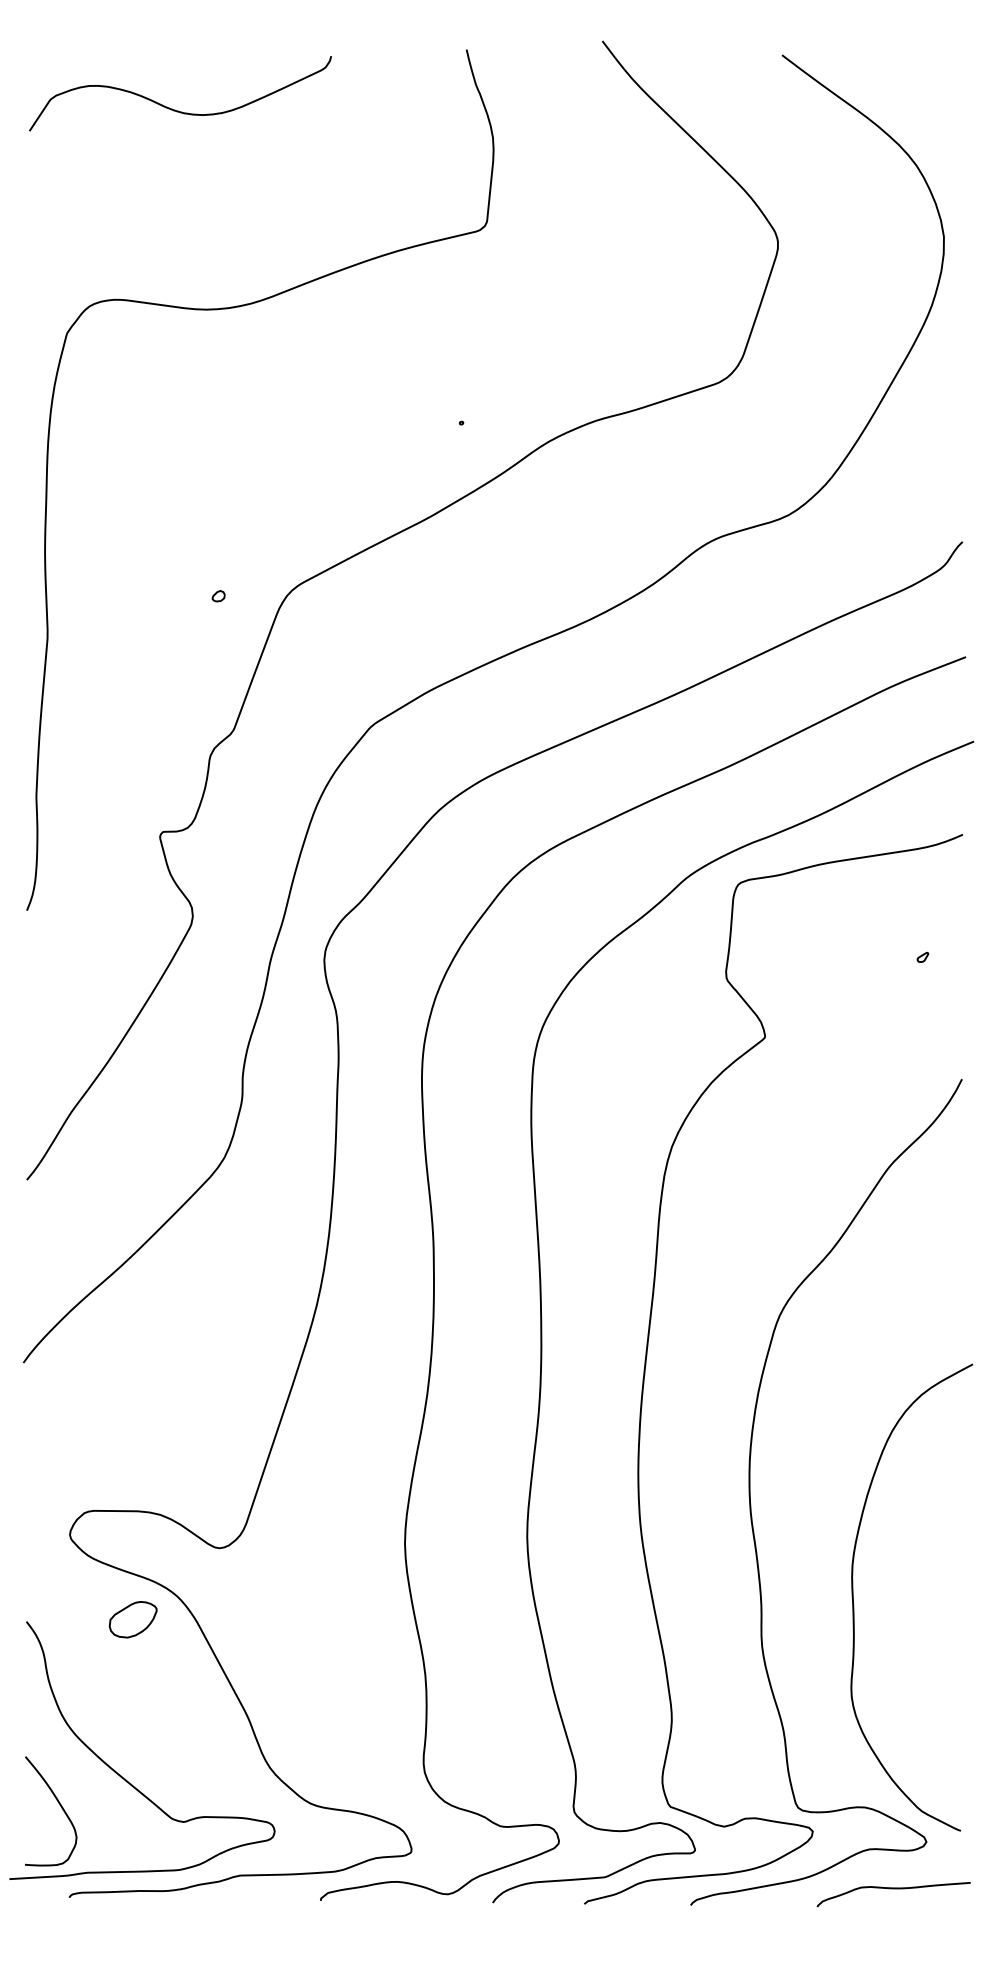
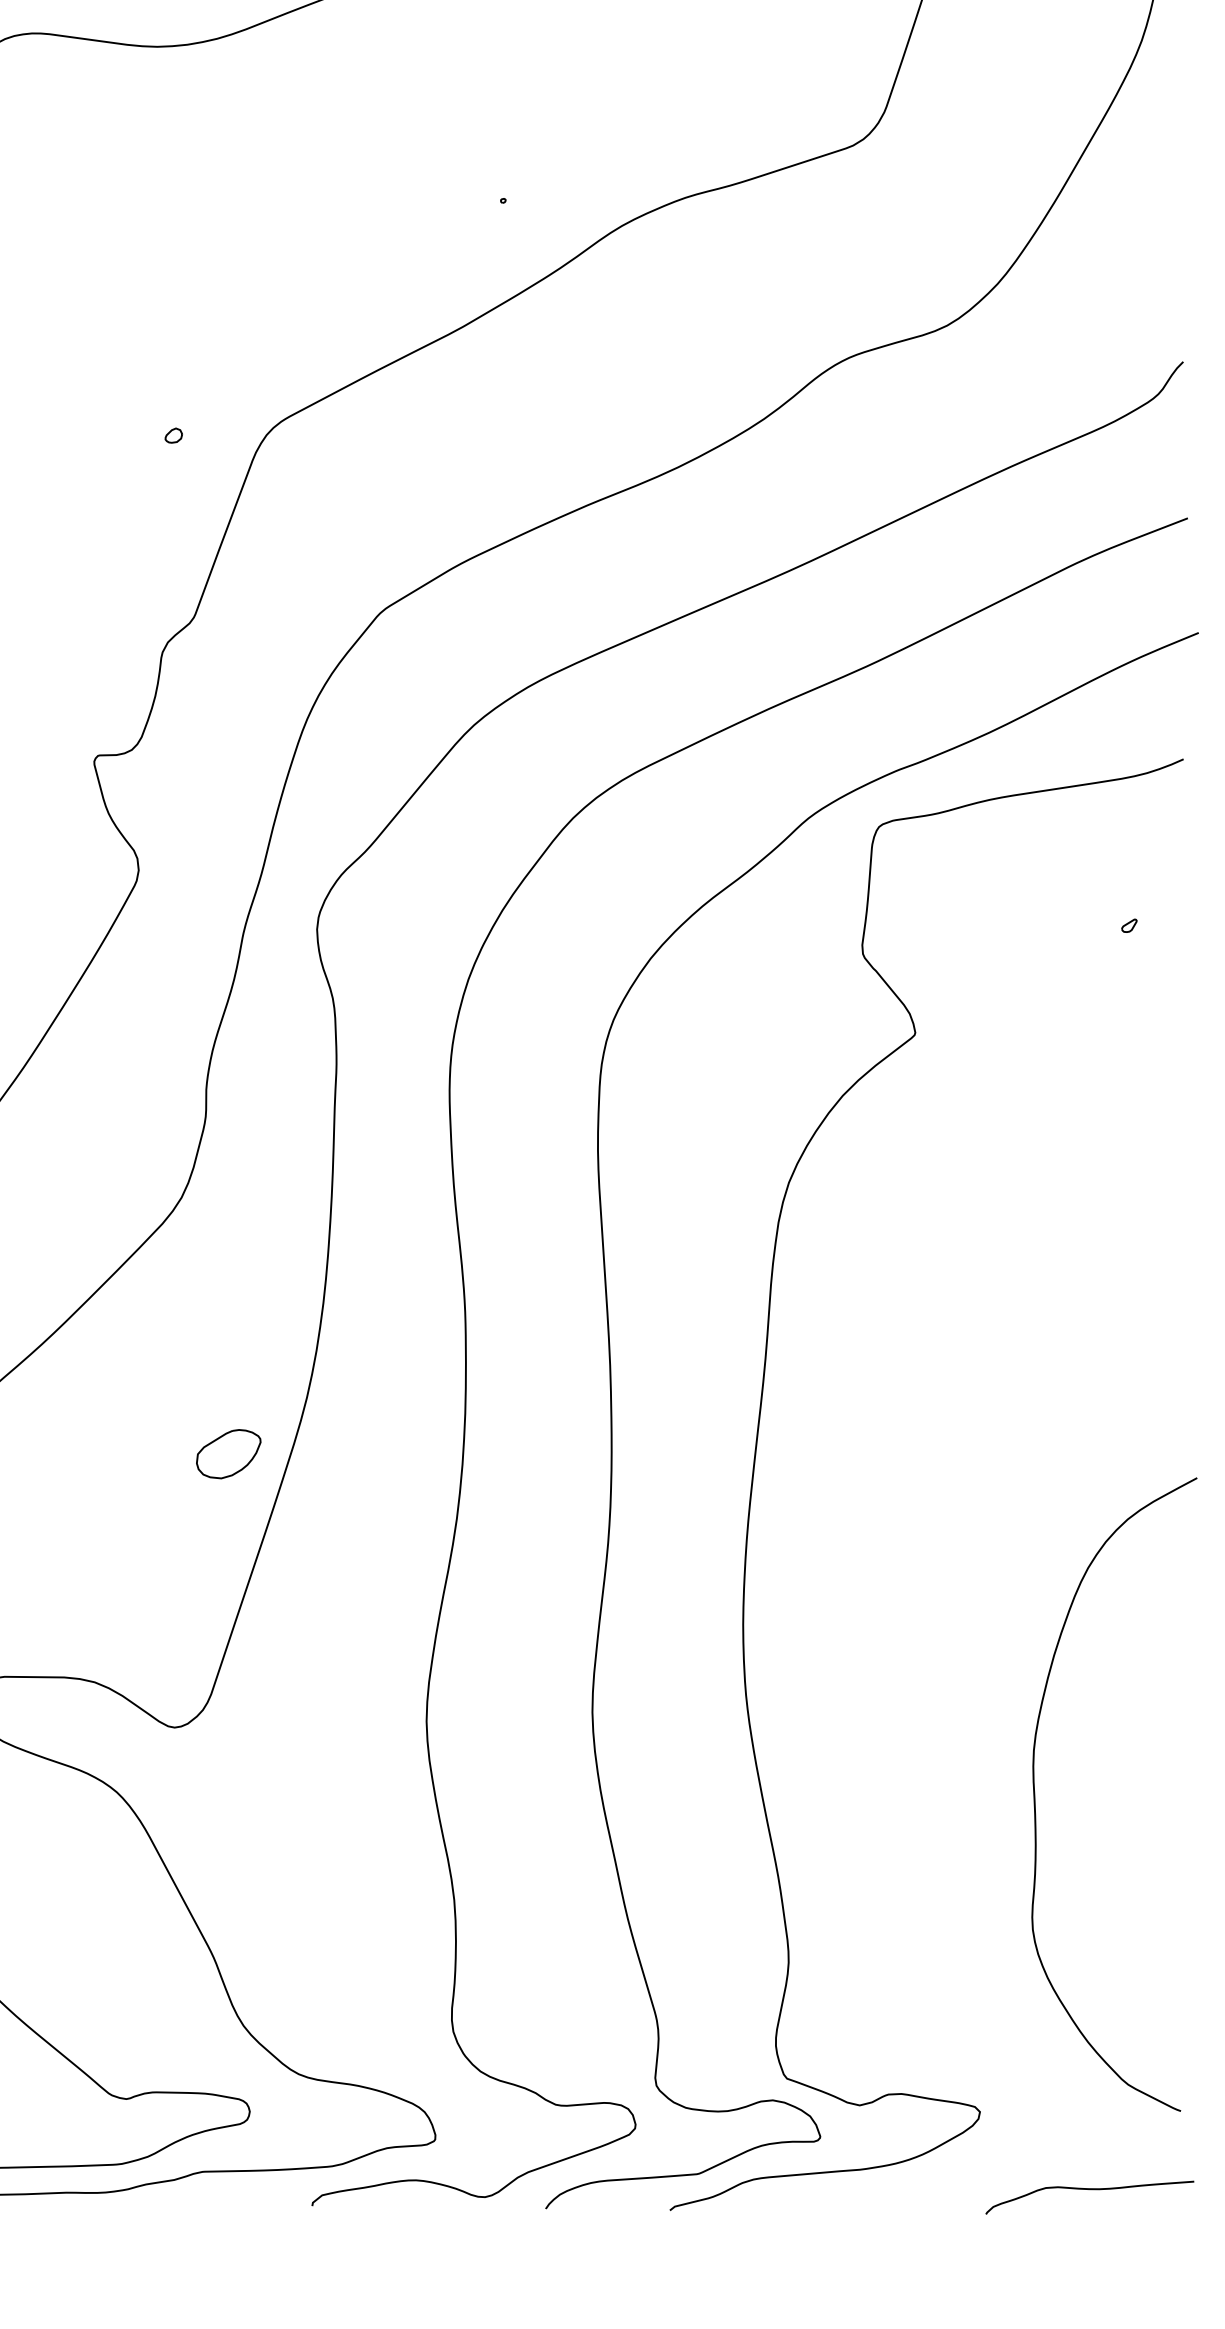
curve: (751, 1504) -> (896, 1668), removed
part: (132, 1619) -> (227, 1453), moved

